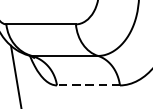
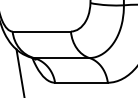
line: (87, 85) -> (80, 82), dashed -> solid

